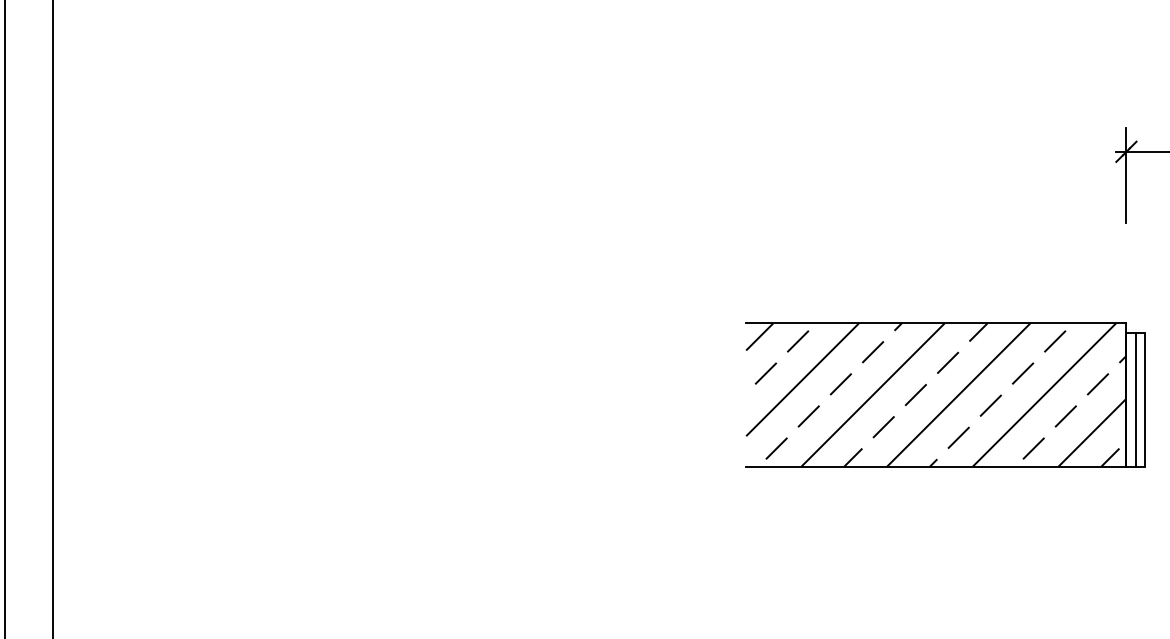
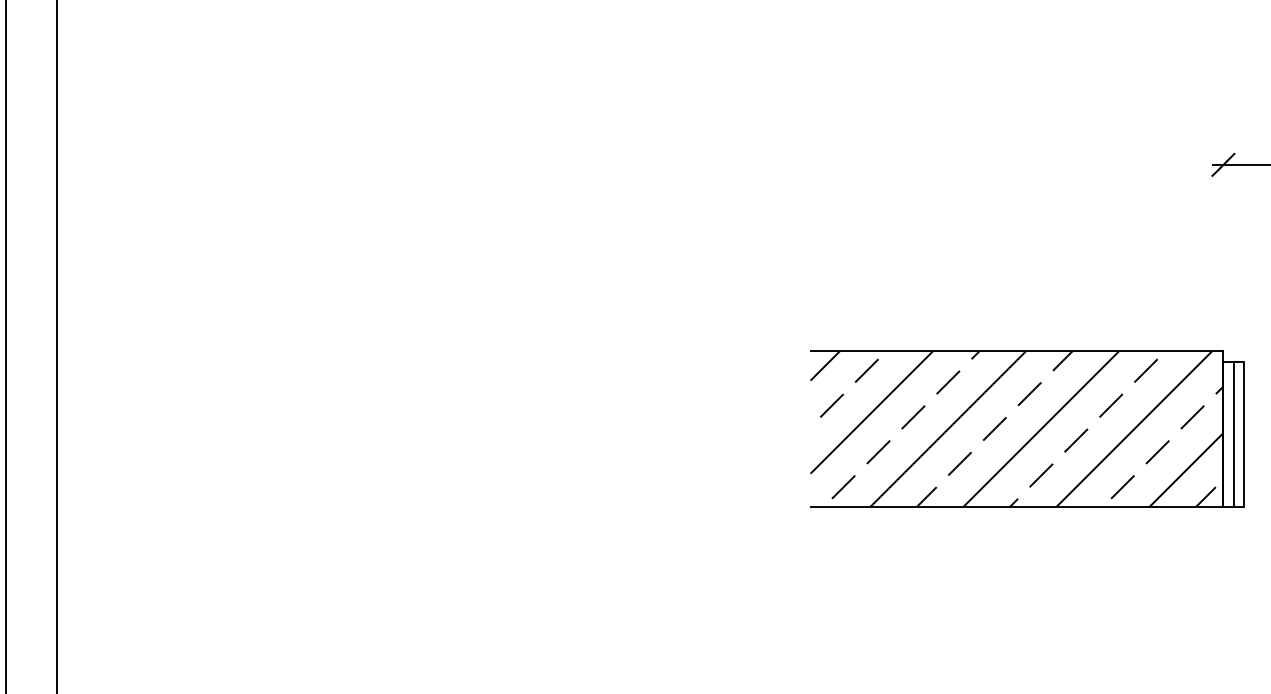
line: (1126, 175) -> (1223, 190), removed

